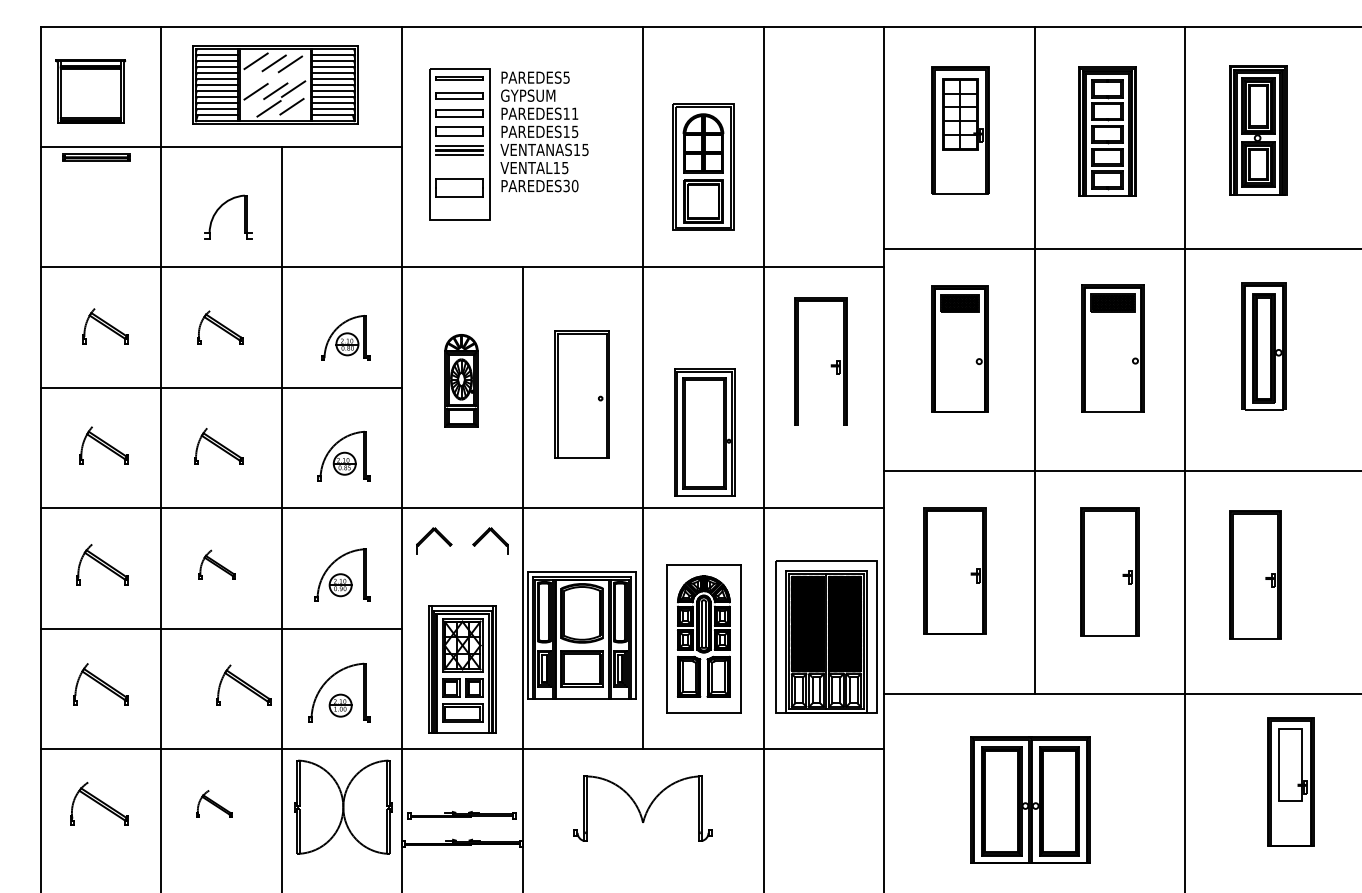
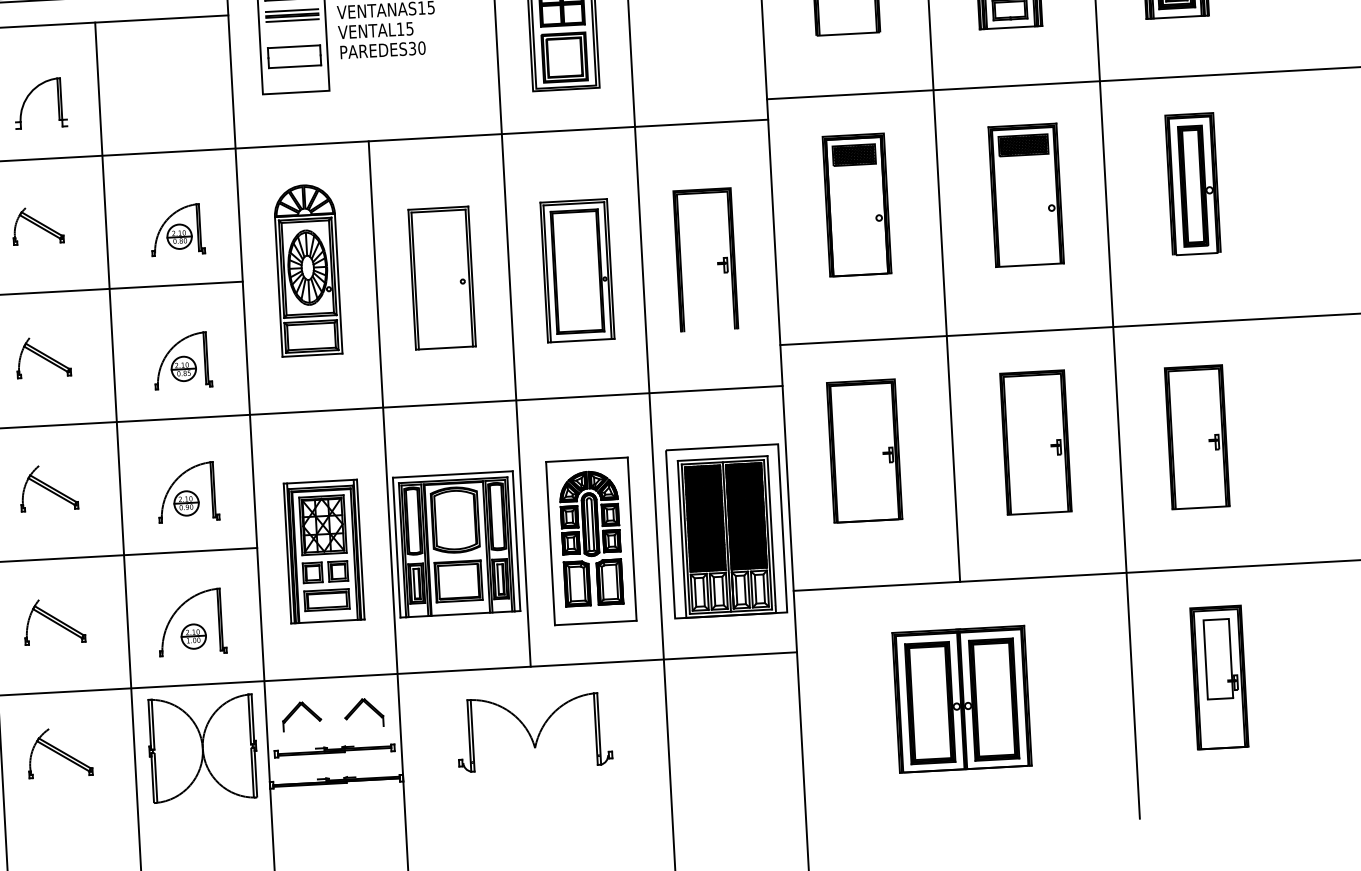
part: (830, 364) -> (716, 262), moved
part: (461, 380) -> (307, 269), size x1.67
part: (704, 432) -> (577, 270), moved
part: (452, 544) -> (322, 719), moved
part: (217, 564) -> (49, 487), size x1.43
part: (462, 669) -> (324, 551), moved
part: (243, 684) -> (54, 620), moved
part: (1290, 781) -> (1219, 677), moved
part: (214, 803) -> (60, 752), size x1.67

